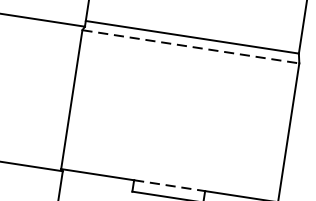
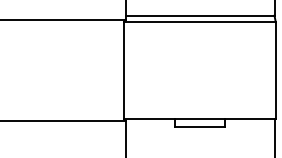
line: (191, 47) -> (200, 22), dashed -> solid
line: (170, 185) -> (200, 119), dashed -> solid

